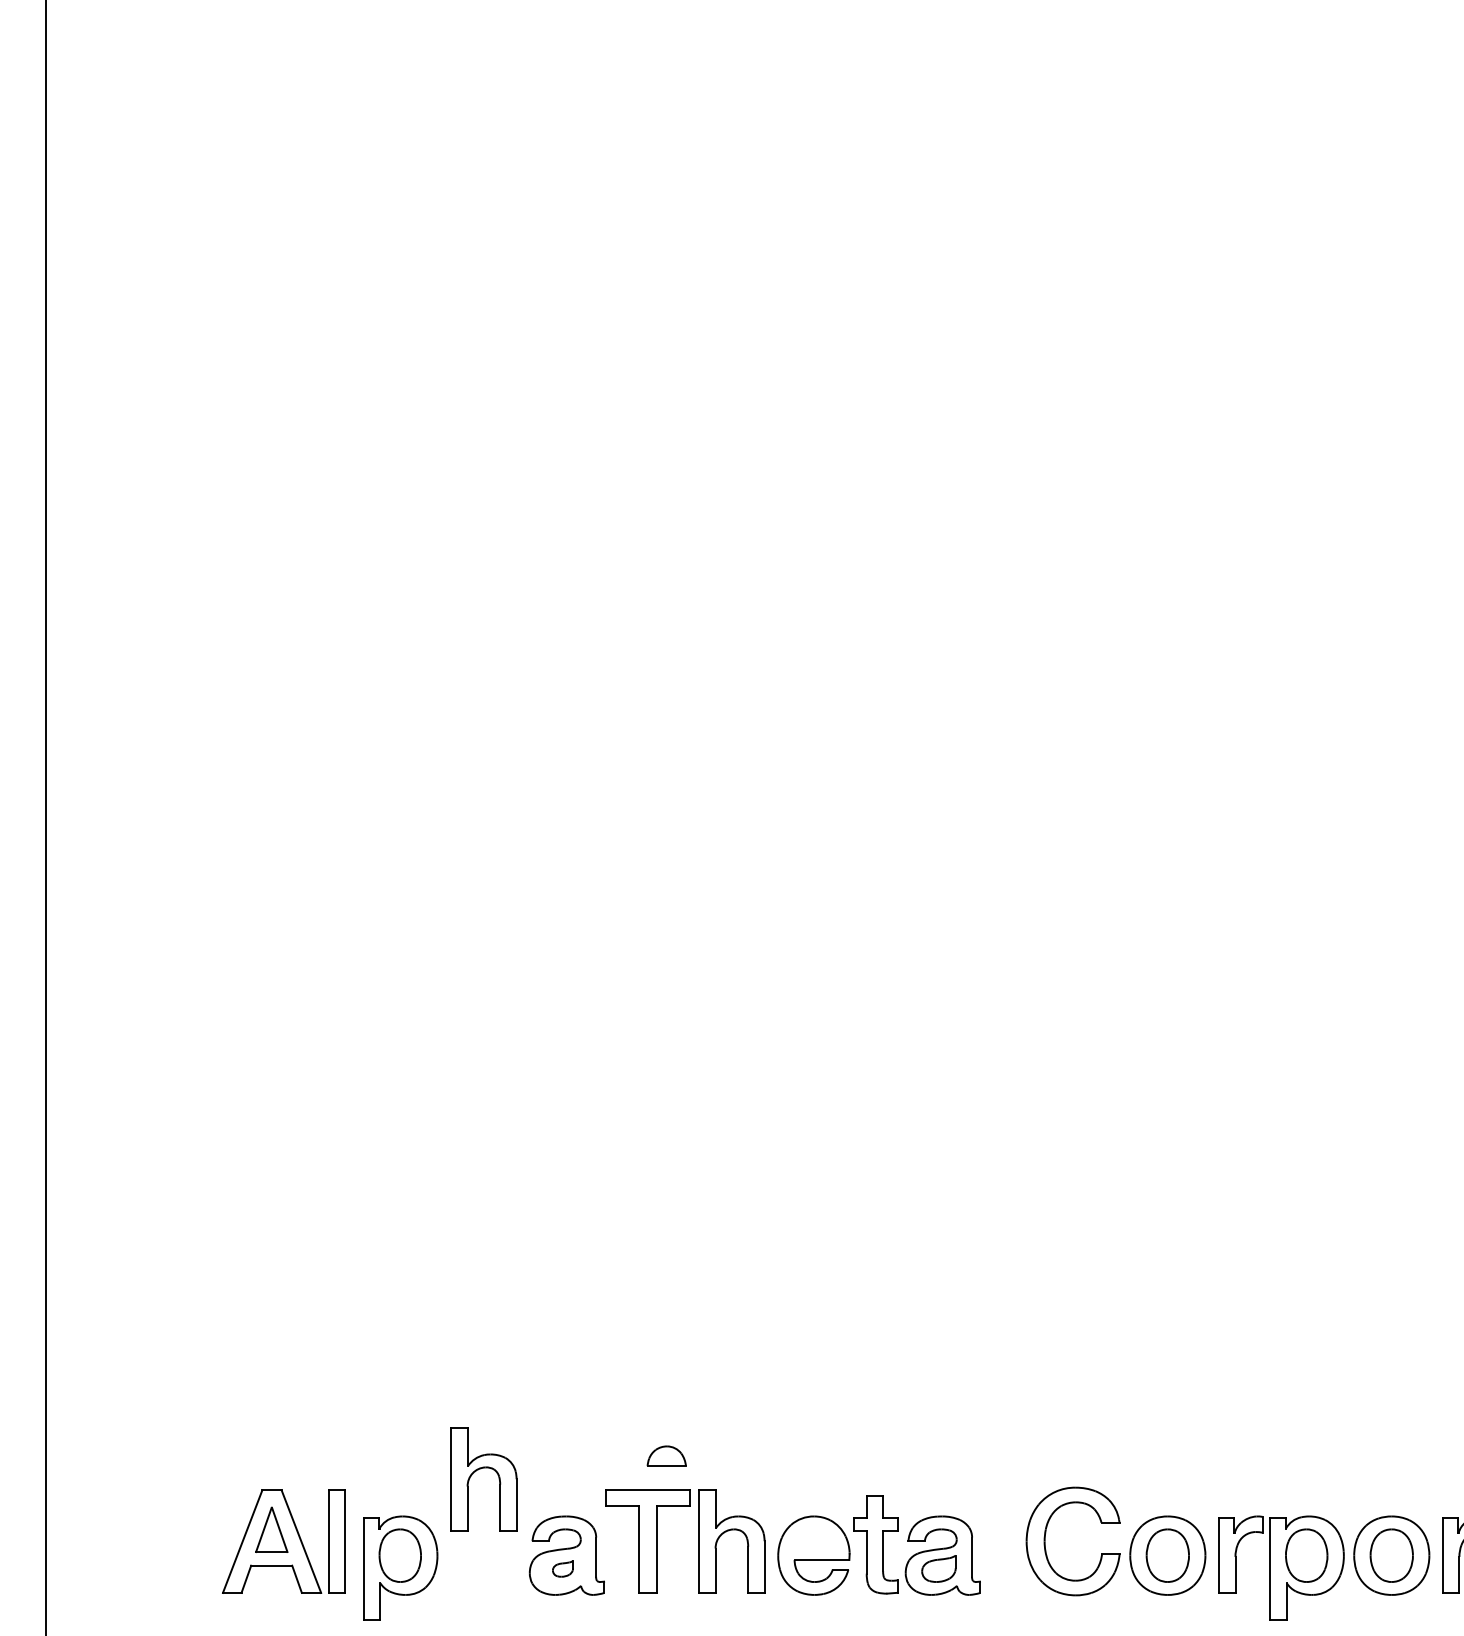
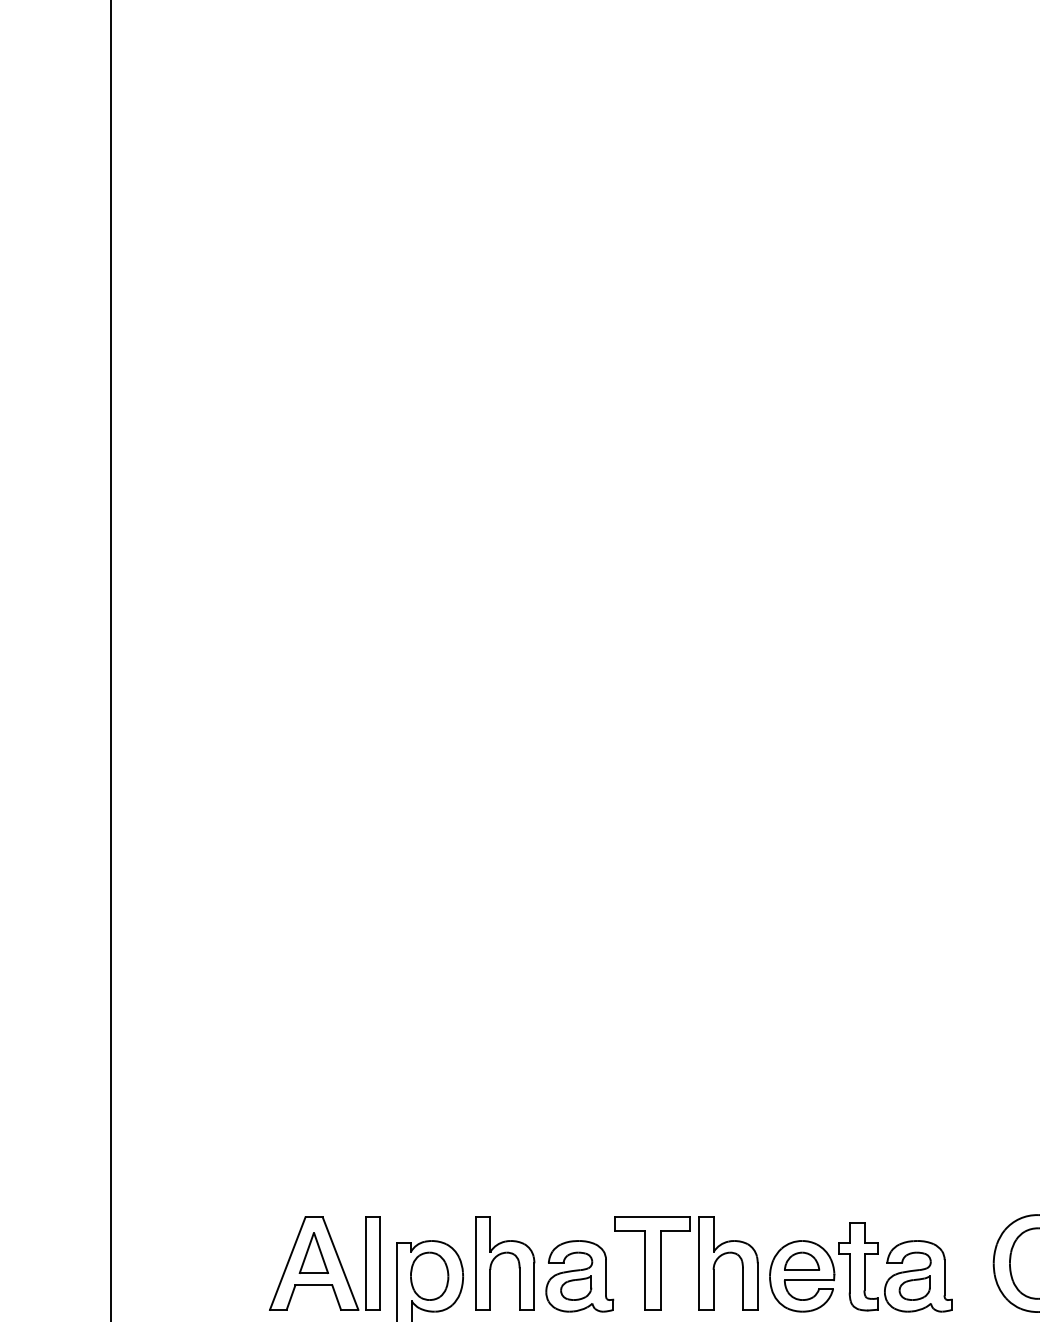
part: (666, 1455) -> (801, 1260), moved
part: (478, 1470) -> (500, 1255), moved
part: (562, 1568) -> (575, 1287), size x1.67

